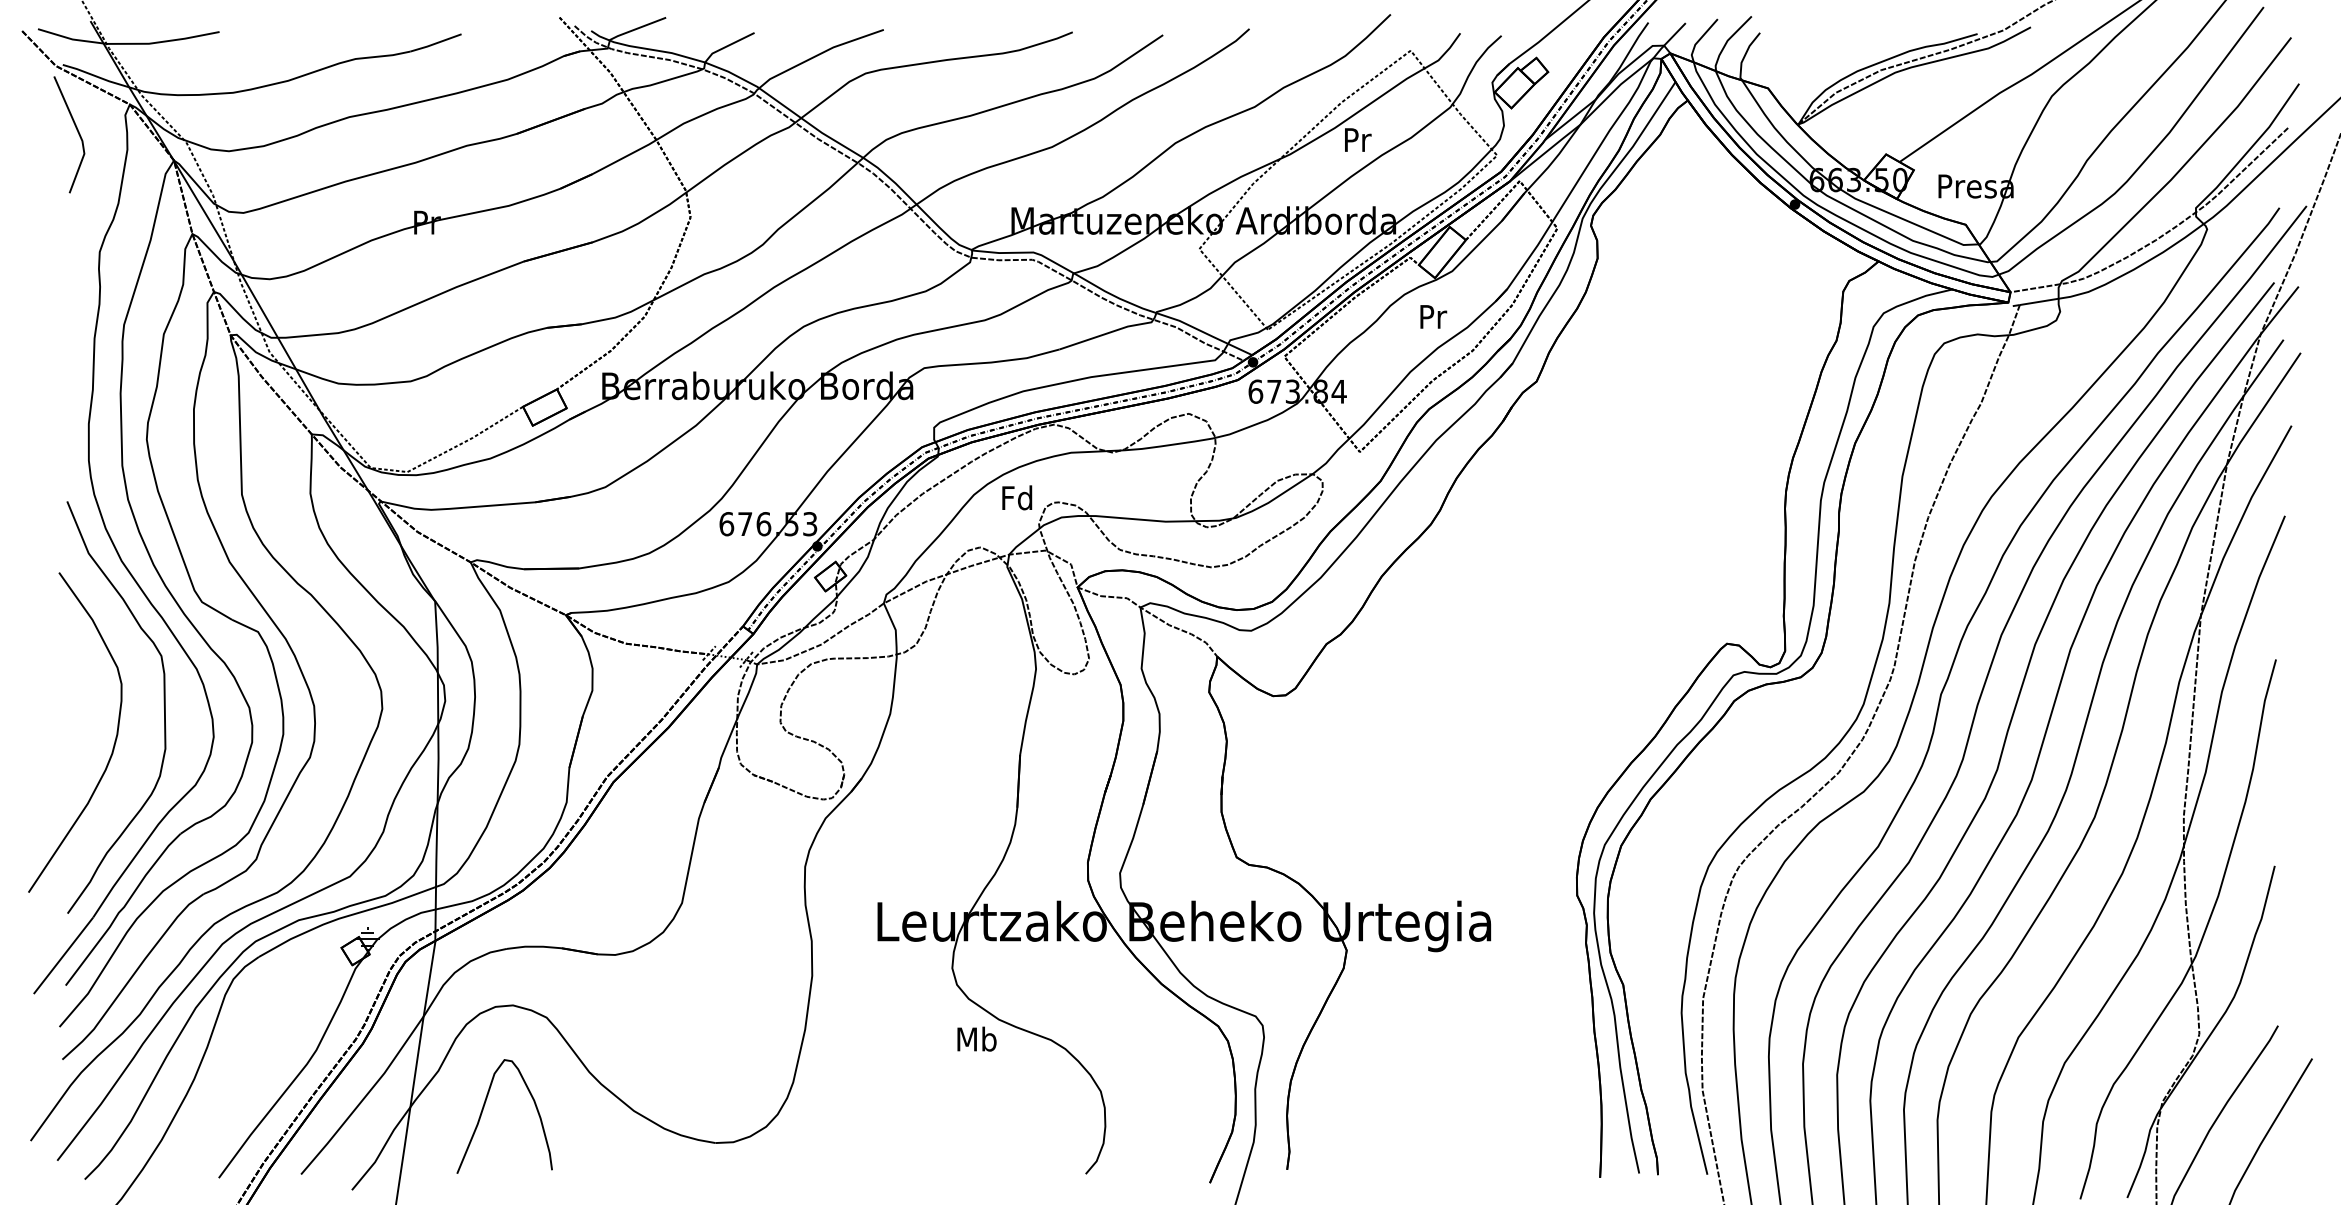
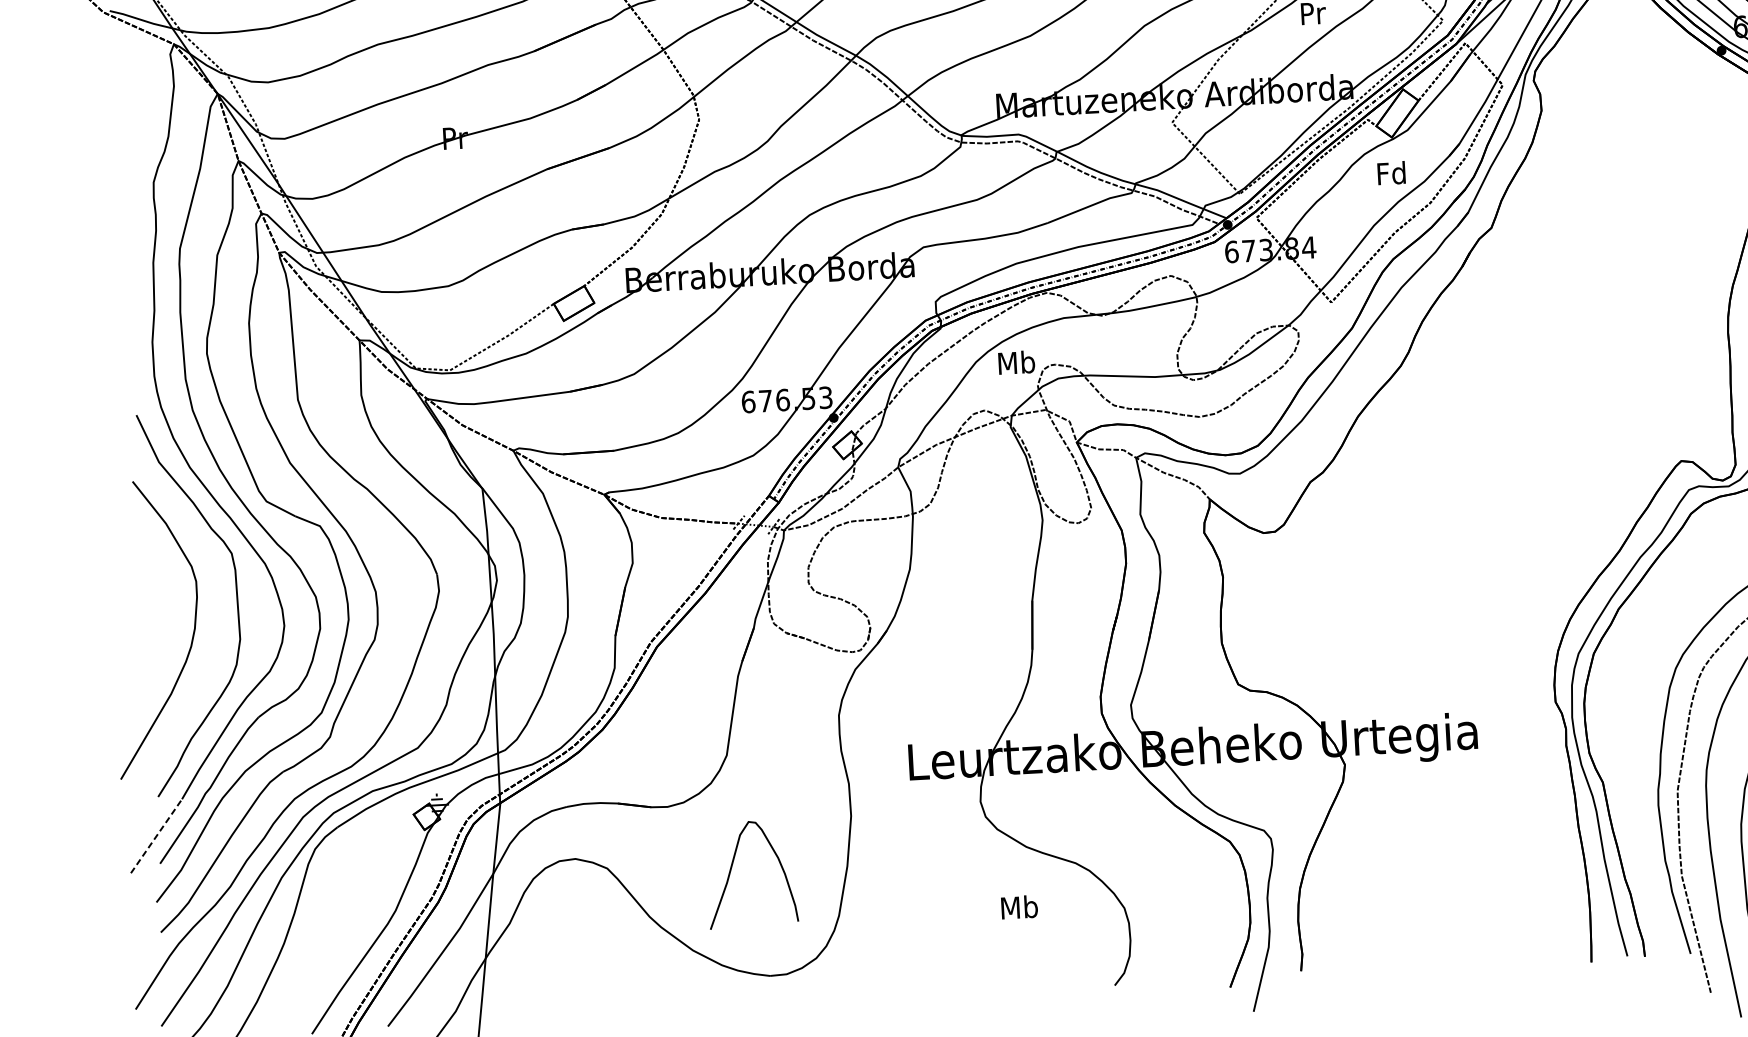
line: (76, 130) -> (125, 71), removed
text: (1432, 316) -> (1391, 173), Pr -> Fd
text: (1017, 497) -> (1016, 362), Fd -> Mb
line: (63, 955) -> (156, 835), solid -> dashed
text: (976, 1038) -> (1019, 906), moved
curve: (483, 1110) -> (731, 869), moved

